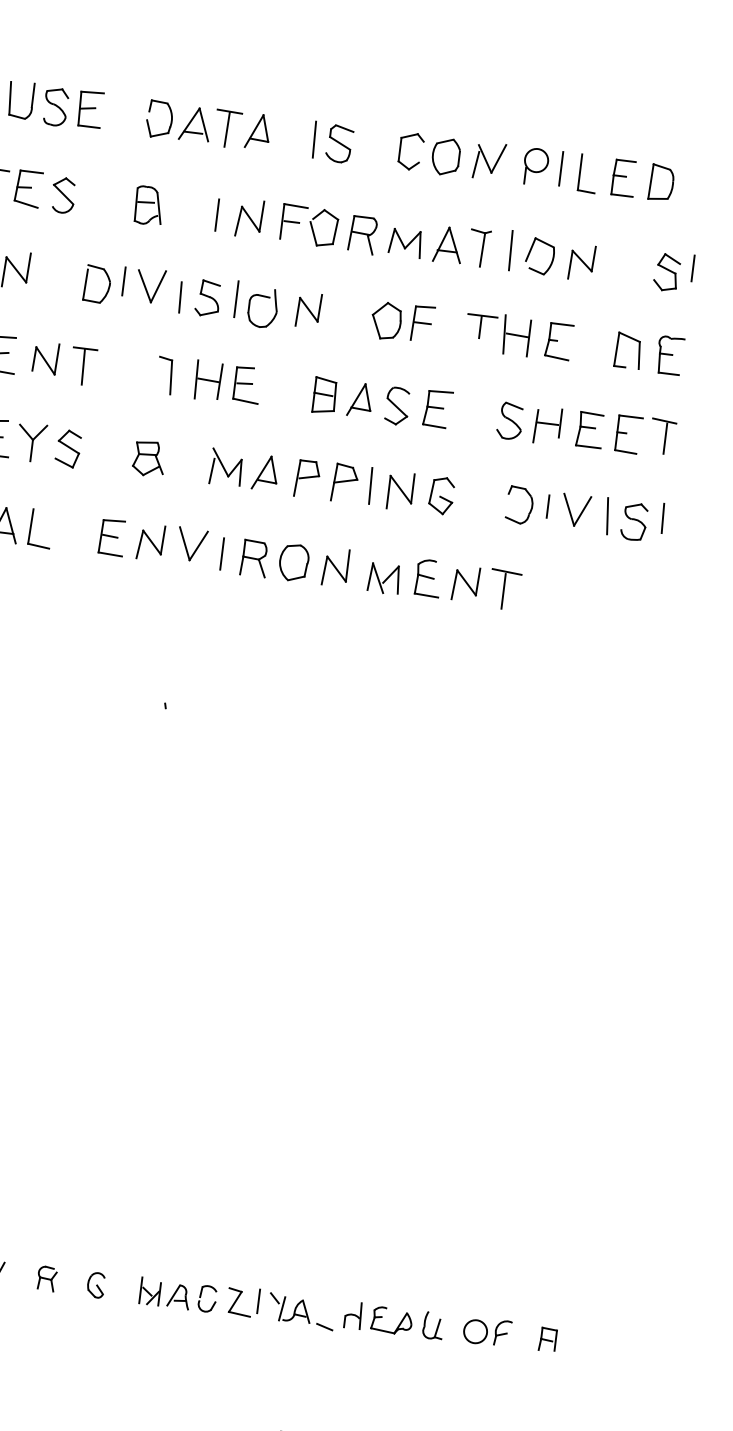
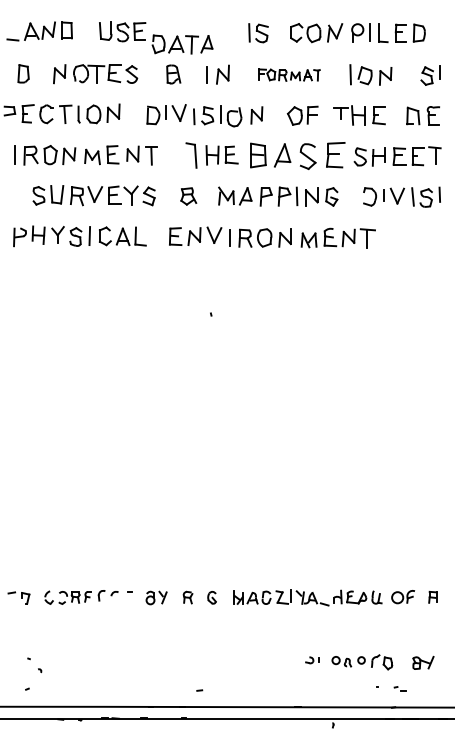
part: (208, 125) -> (182, 44), moved
part: (385, 234) -> (289, 74), size x0.6
part: (165, 373) -> (191, 154), size x1.4
part: (381, 402) -> (297, 155), size x1.4

